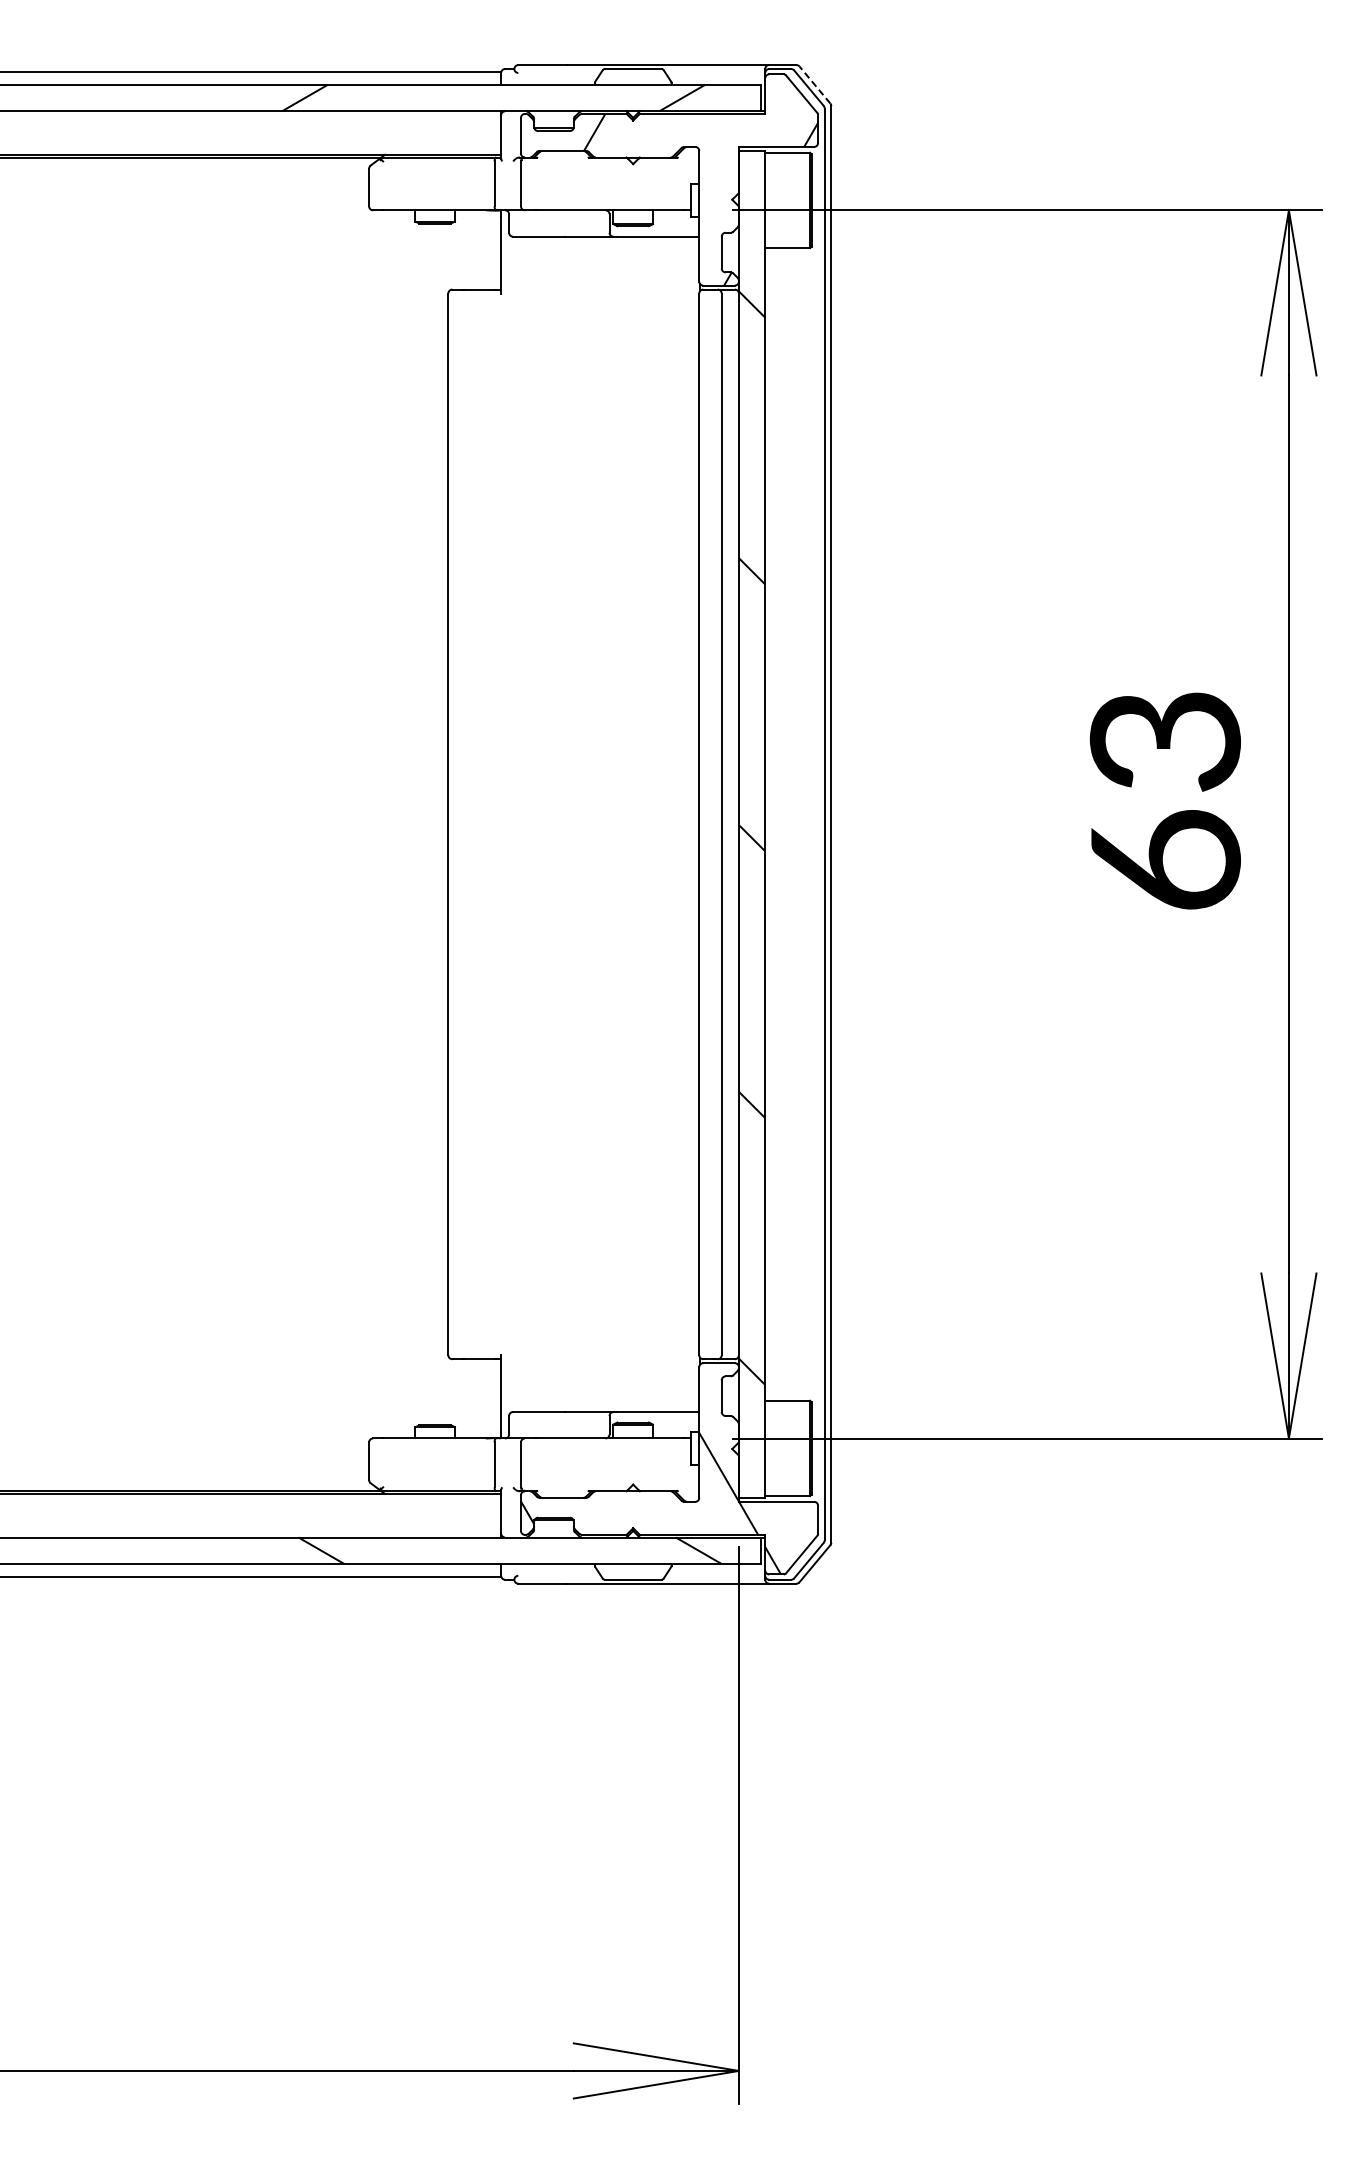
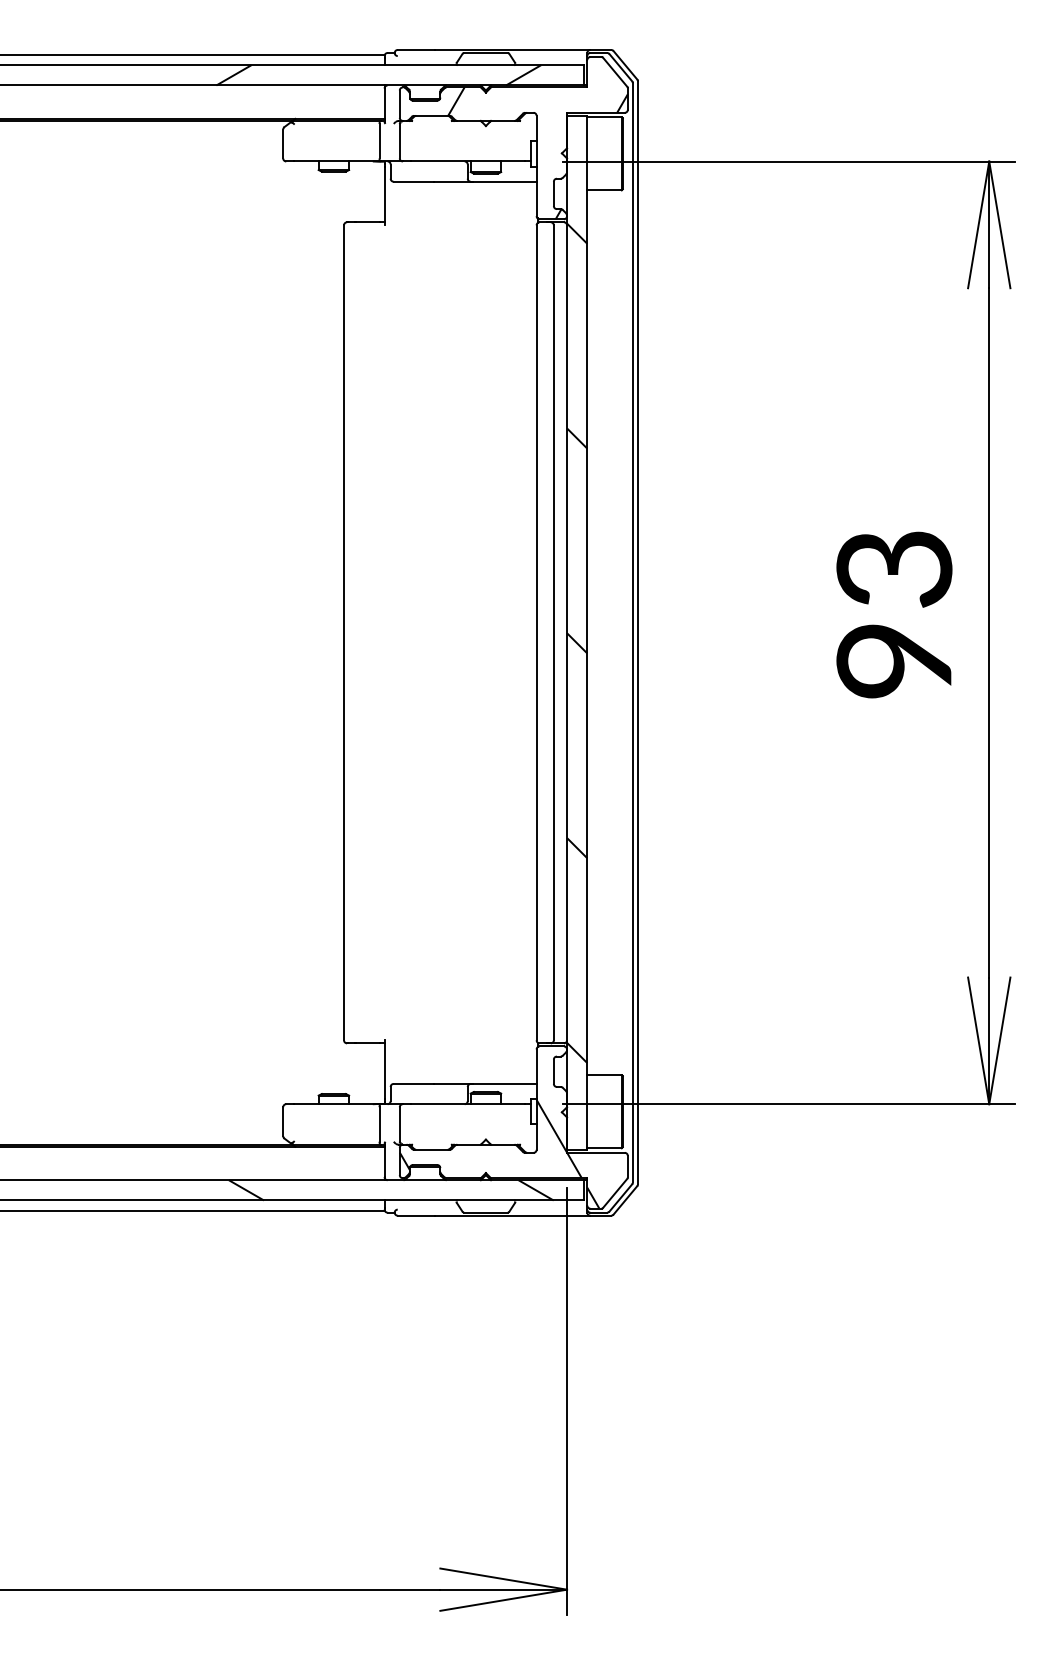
line: (814, 84) -> (625, 64), dashed -> solid
text: (1164, 859) -> (893, 659), 63 -> 93

